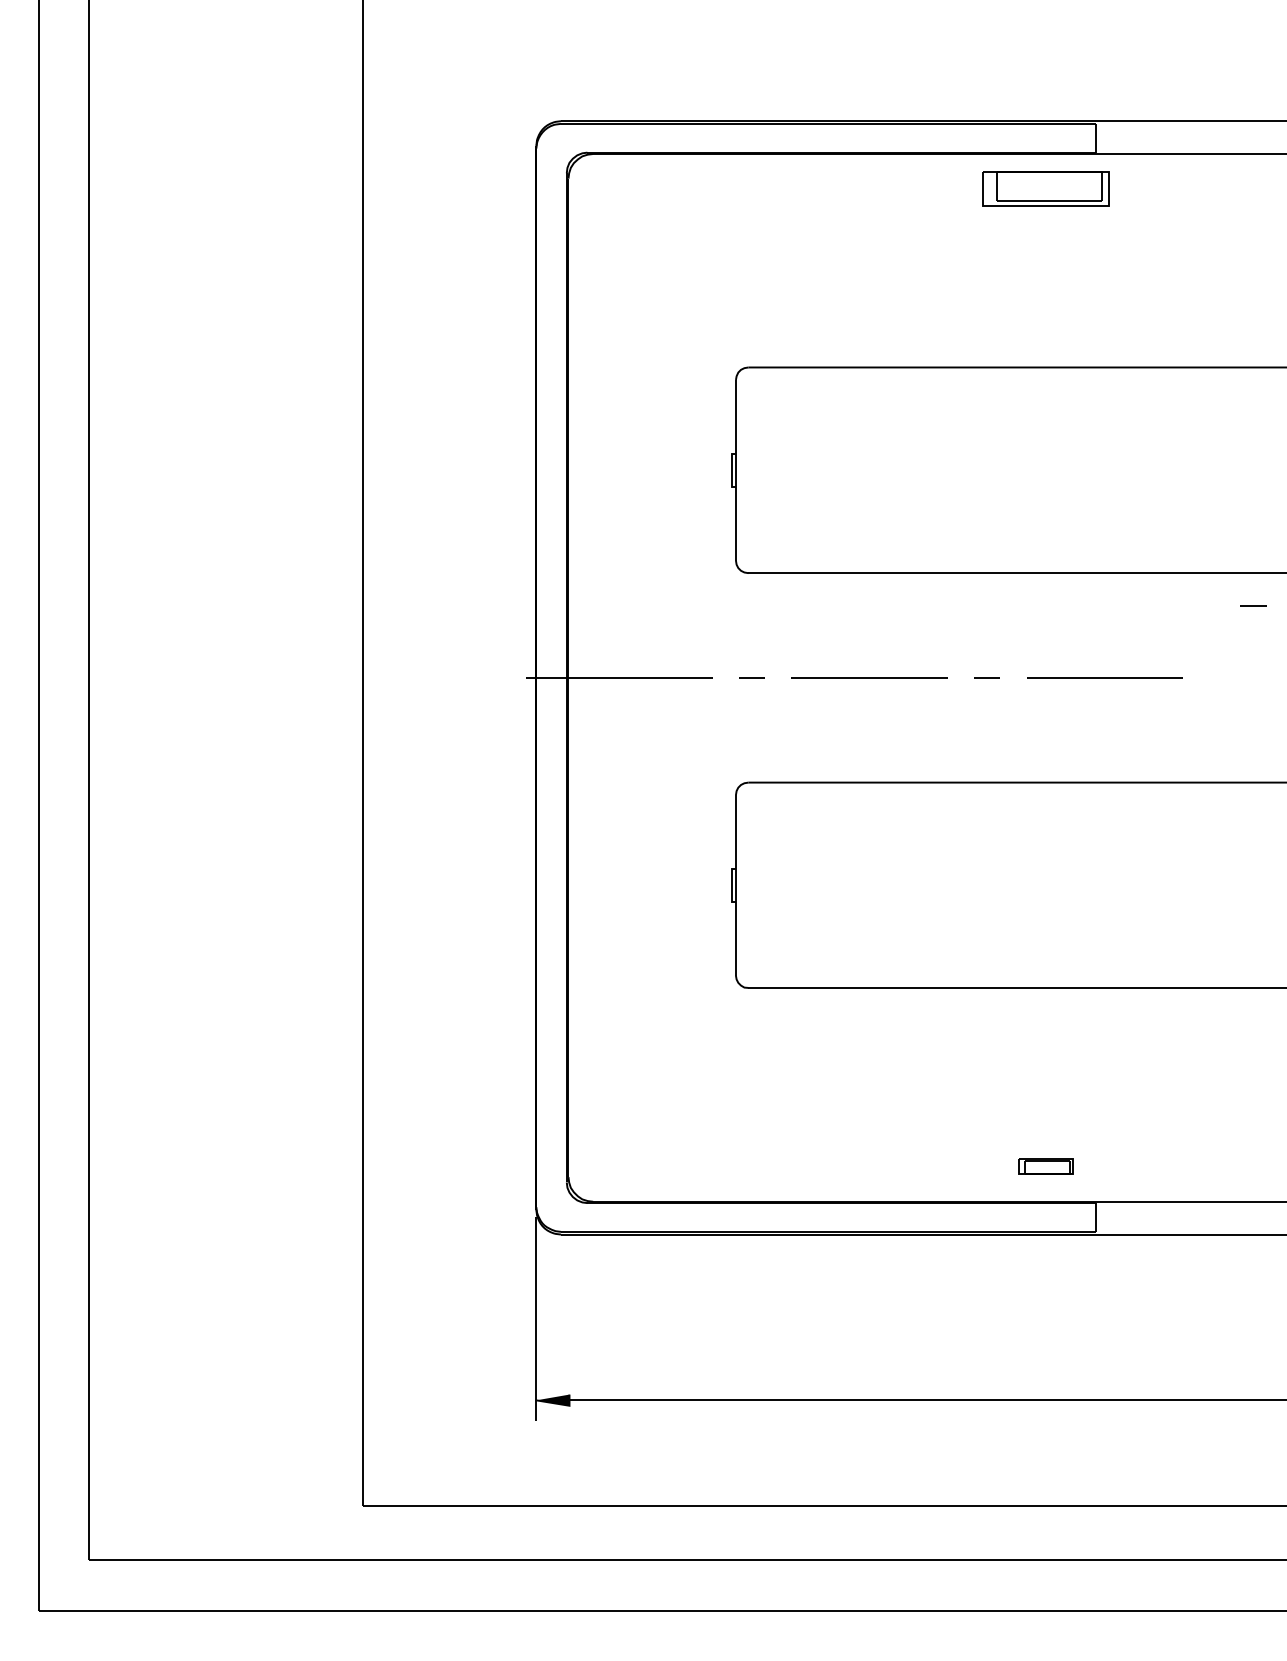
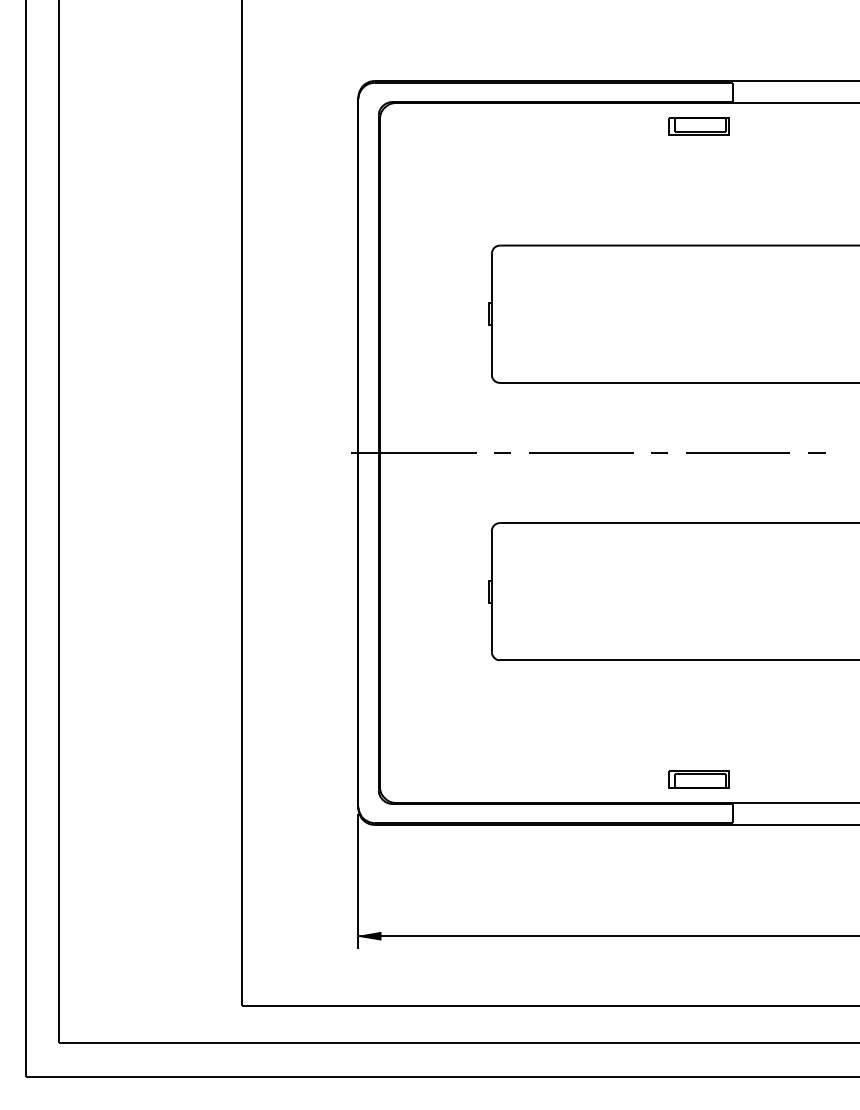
part: (1045, 189) -> (698, 126), size x0.71
line: (1253, 605) -> (816, 452), moved
part: (1045, 1166) -> (698, 779), size x1.67

